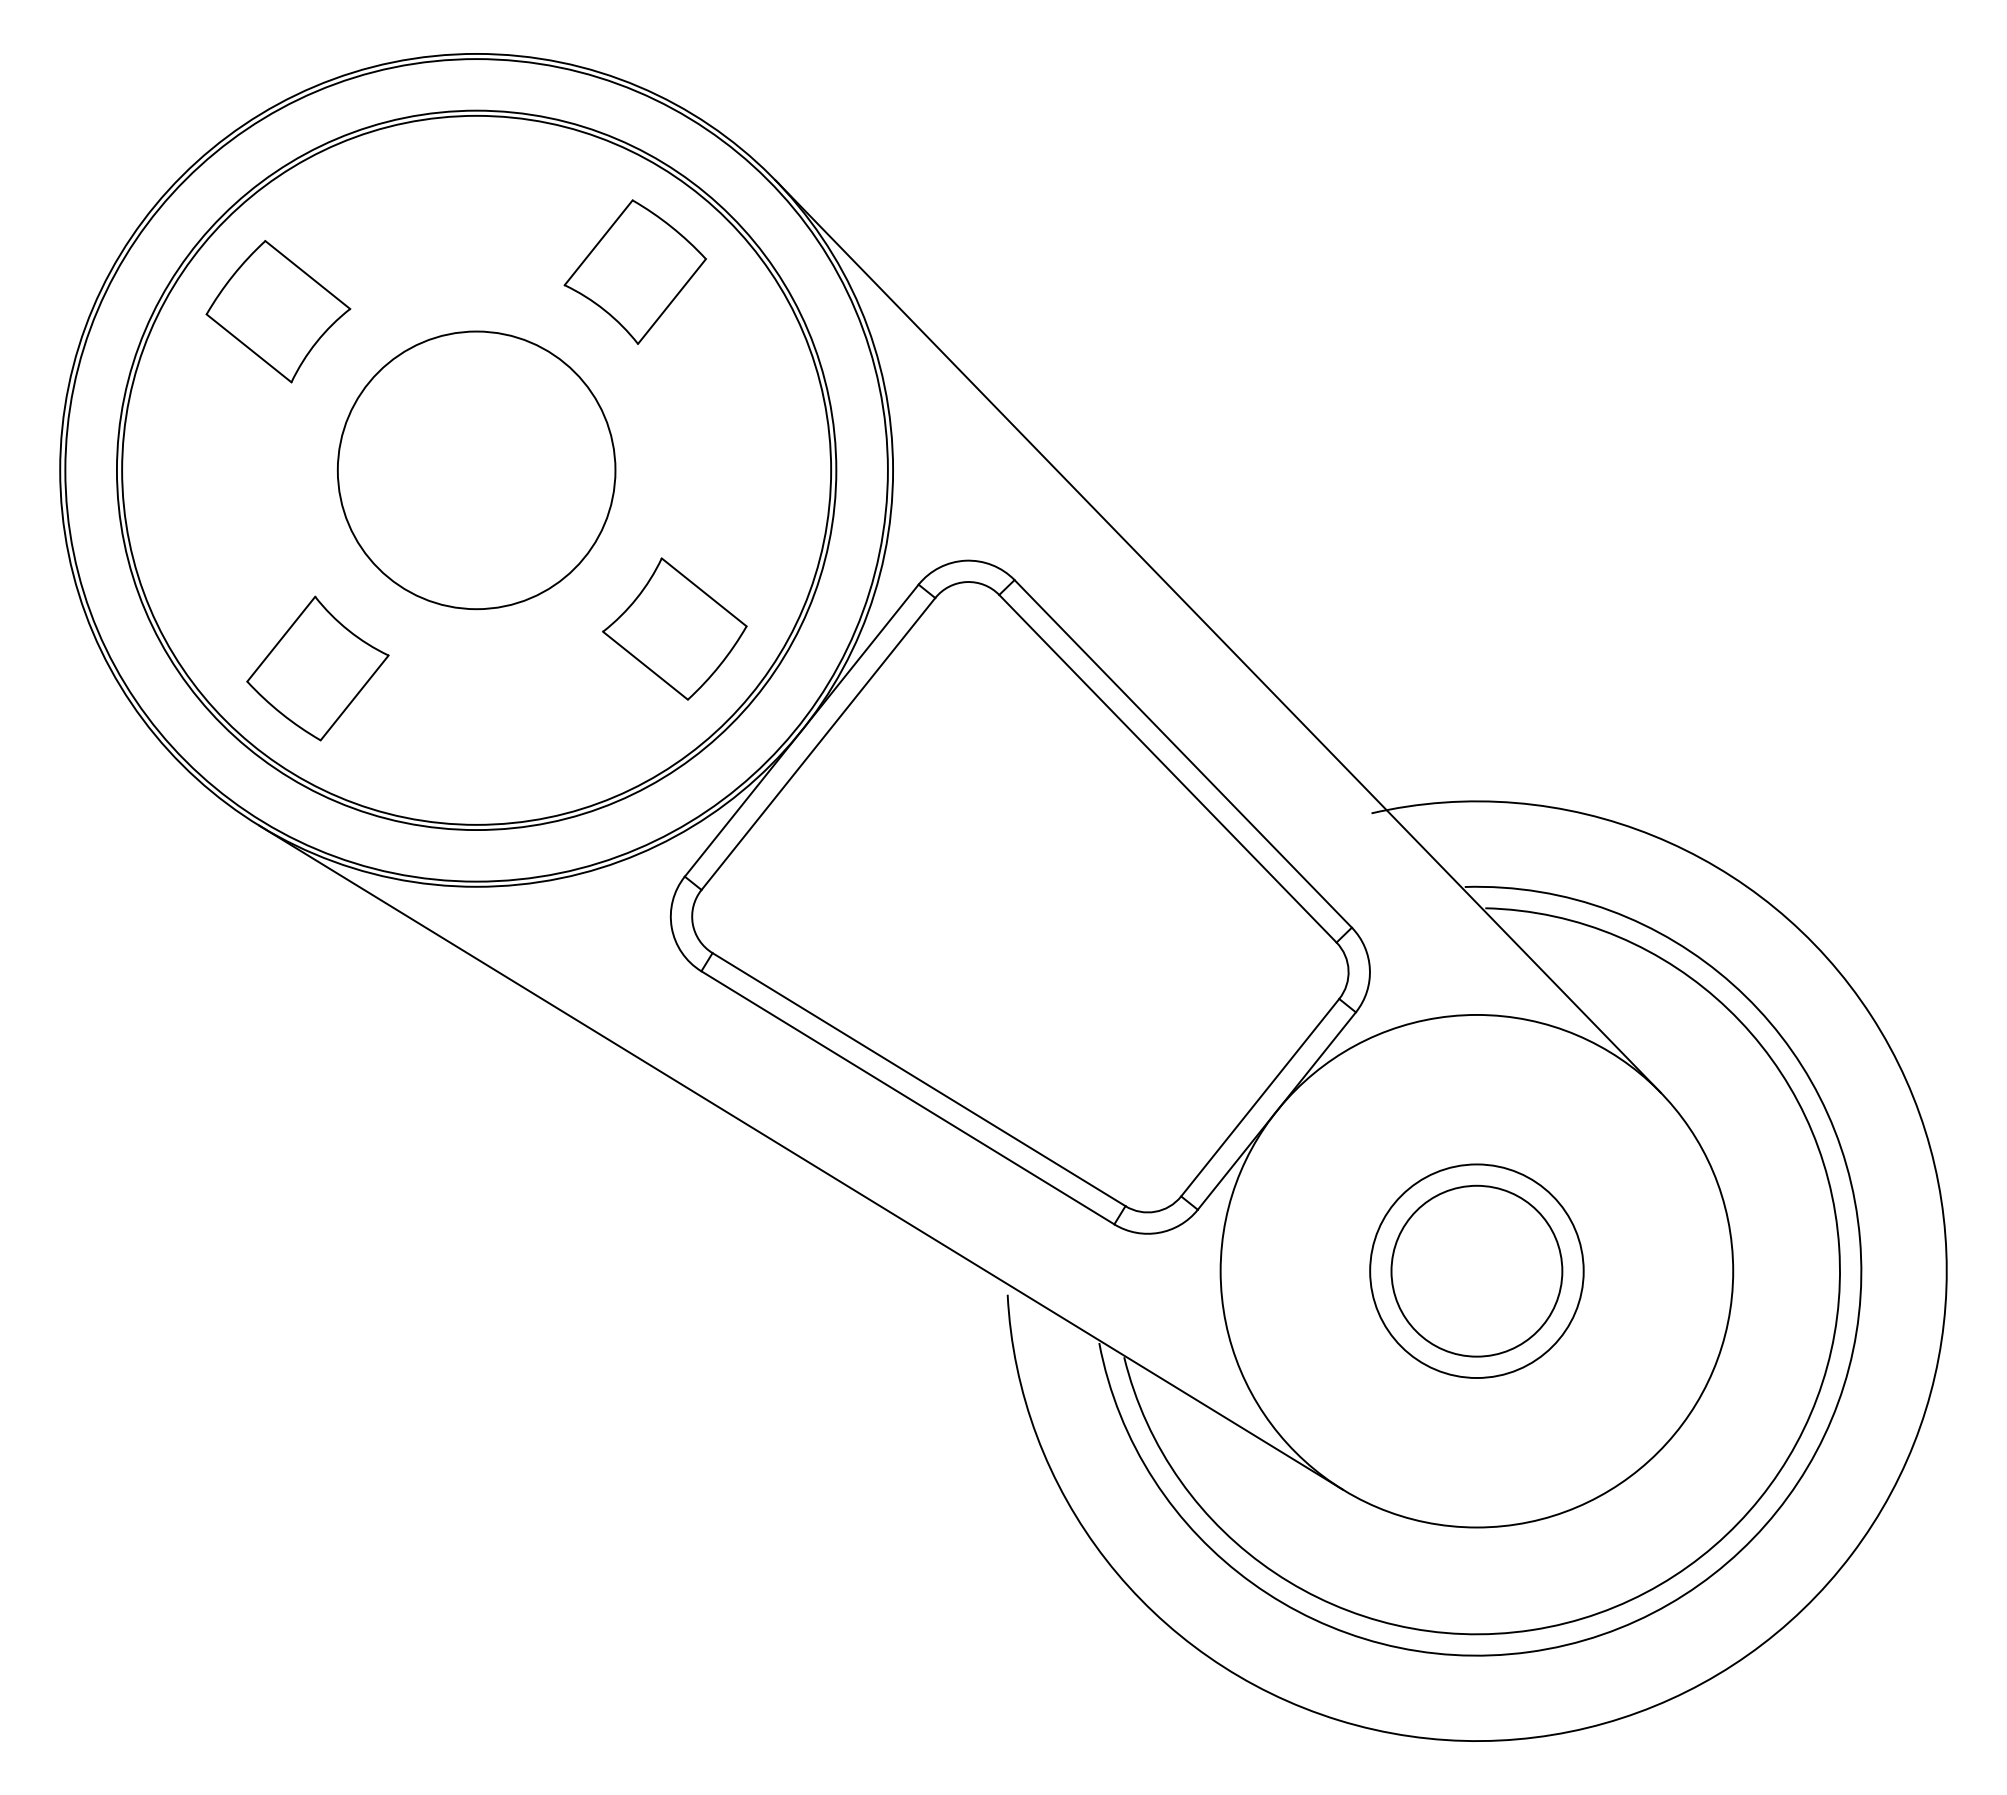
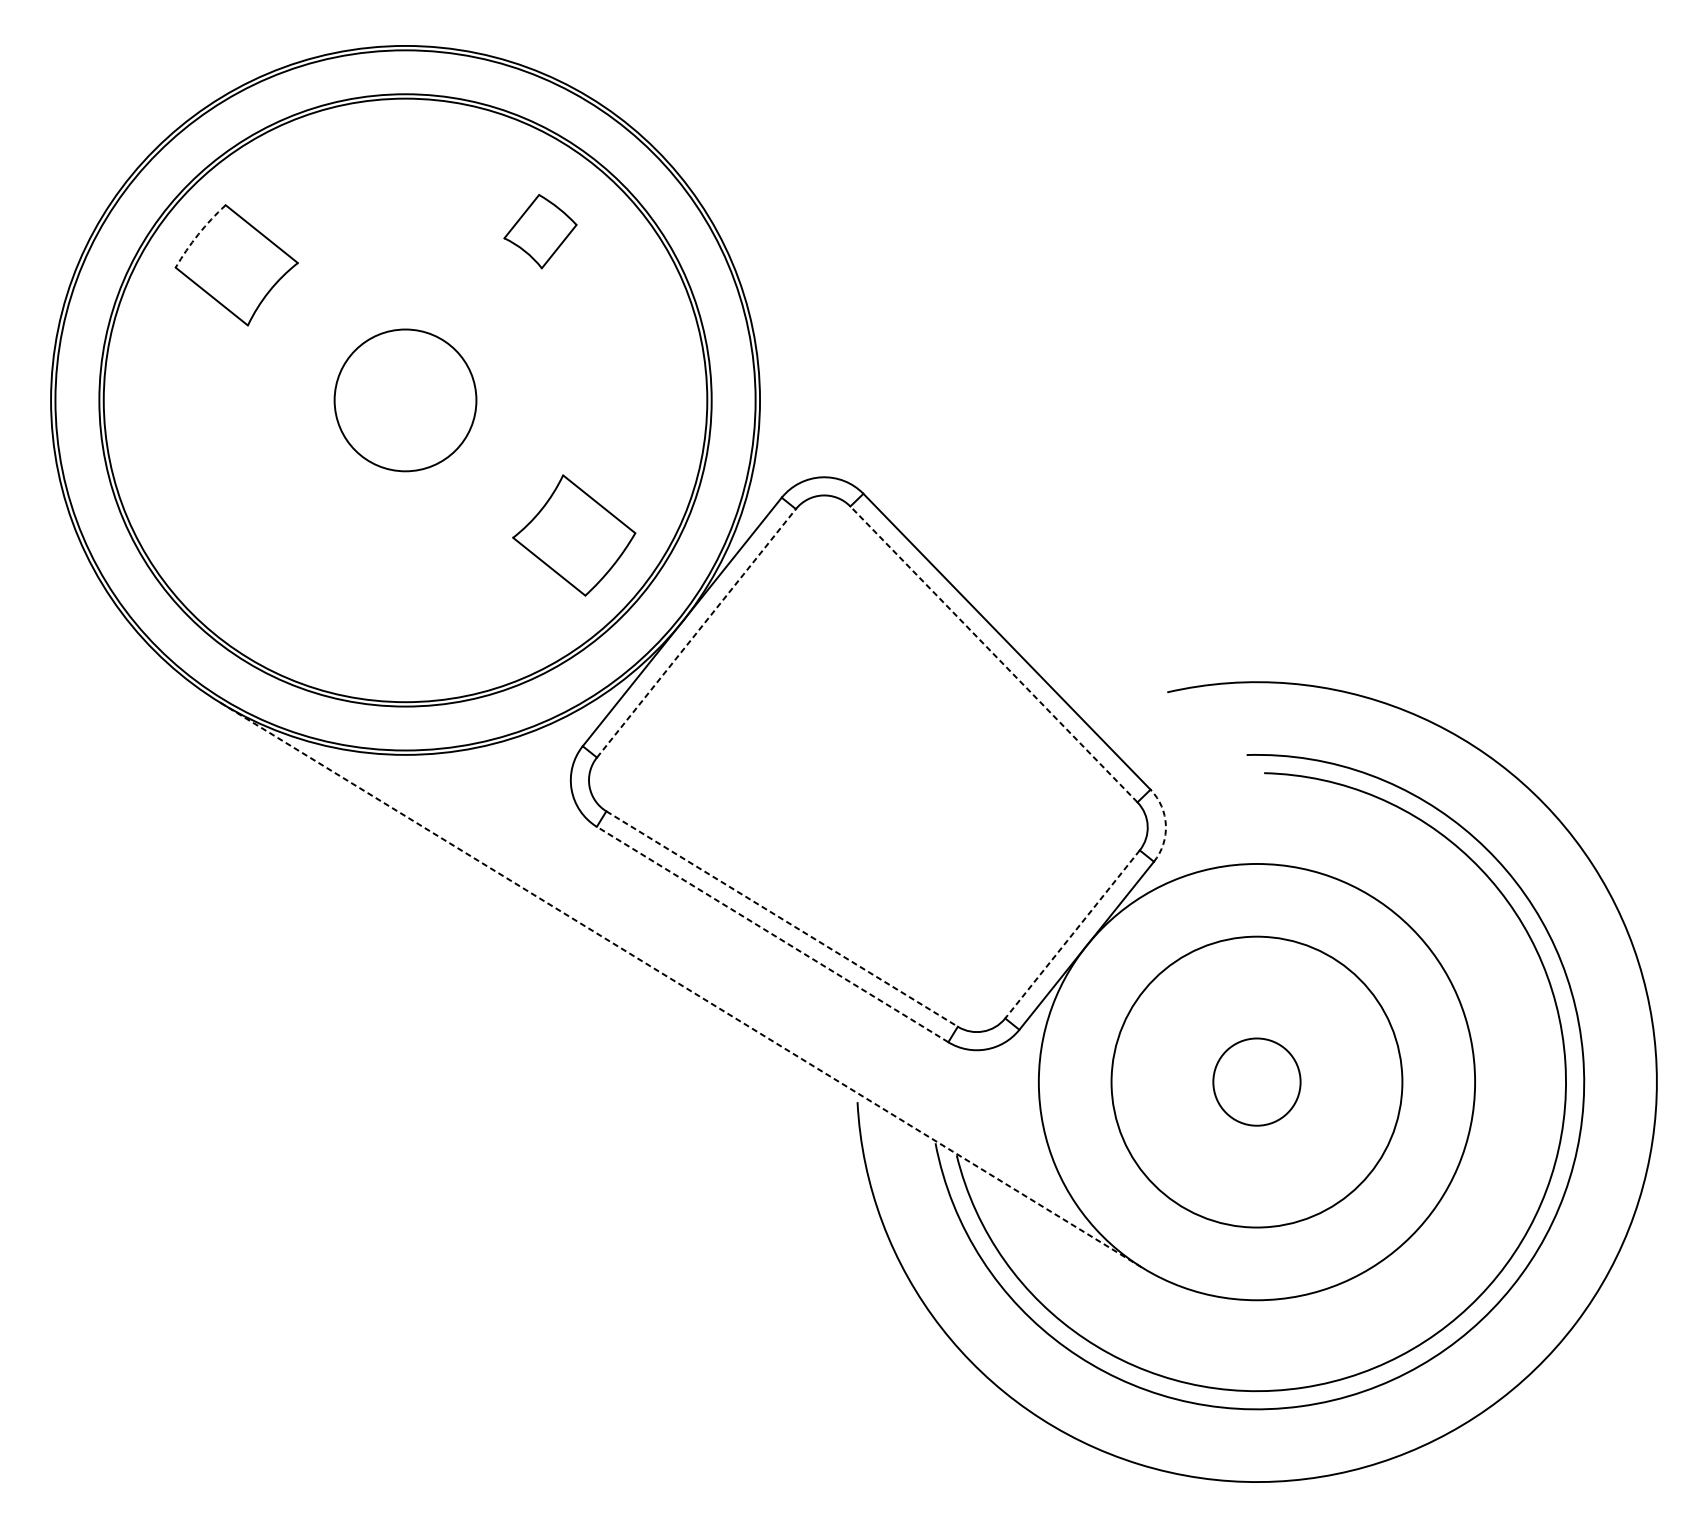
part: (634, 271) -> (539, 231), size x0.6
arc: (233, 275) -> (198, 234), solid -> dashed
circle: (476, 470) -> (405, 400), size x0.6
line: (1217, 636) -> (1036, 541), removed
part: (317, 668) -> (270, 569), removed
line: (818, 744) -> (696, 633), solid -> dashed
line: (1167, 768) -> (993, 654), solid -> dashed
arc: (1369, 969) -> (1165, 825), solid -> dashed
line: (919, 1079) -> (782, 918), solid -> dashed
line: (907, 1097) -> (772, 934), solid -> dashed
line: (1259, 1098) -> (1071, 935), solid -> dashed
line: (801, 1157) -> (682, 985), solid -> dashed
circle: (1476, 1270) -> (1256, 1081), size x0.6
circle: (1476, 1271) -> (1256, 1082), size x1.6

